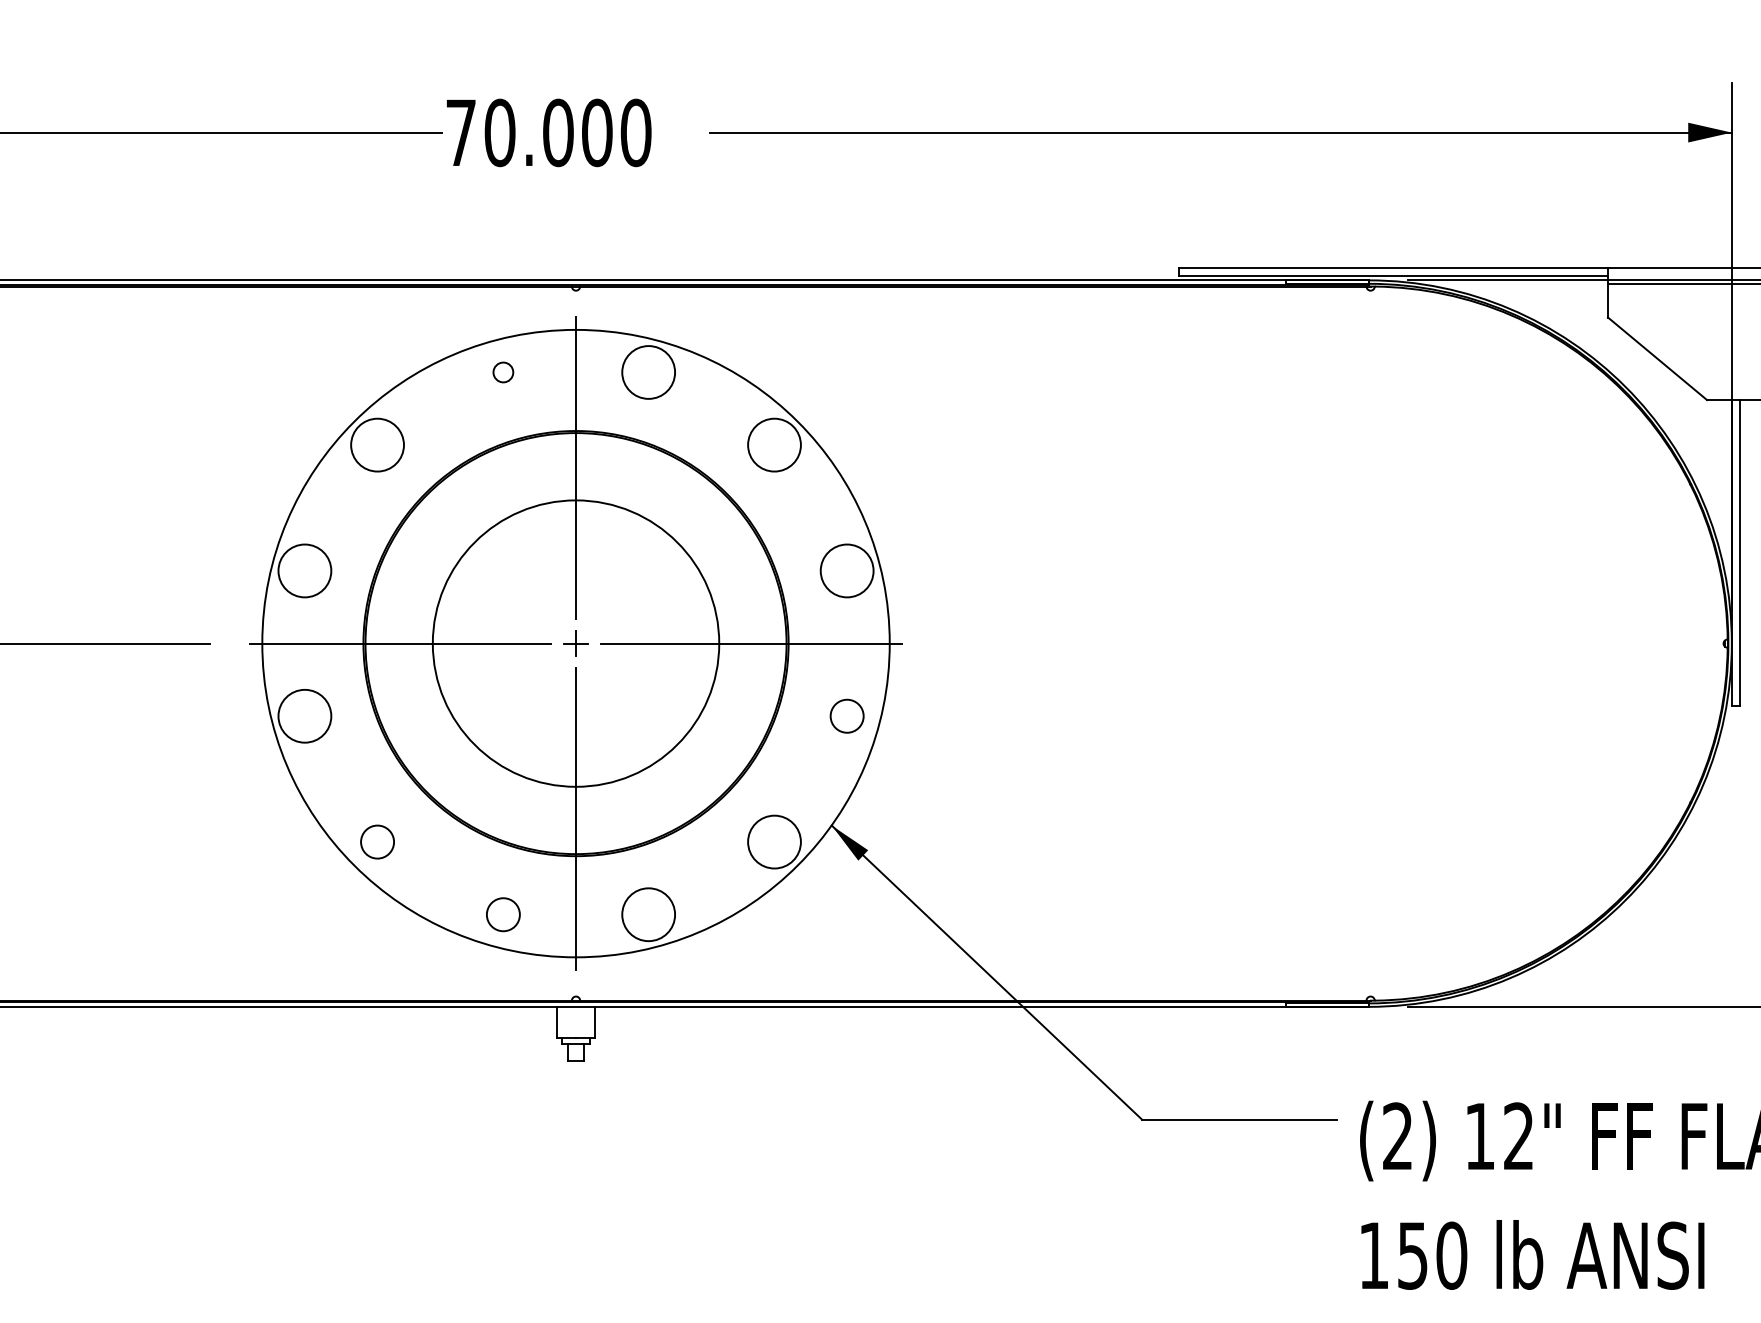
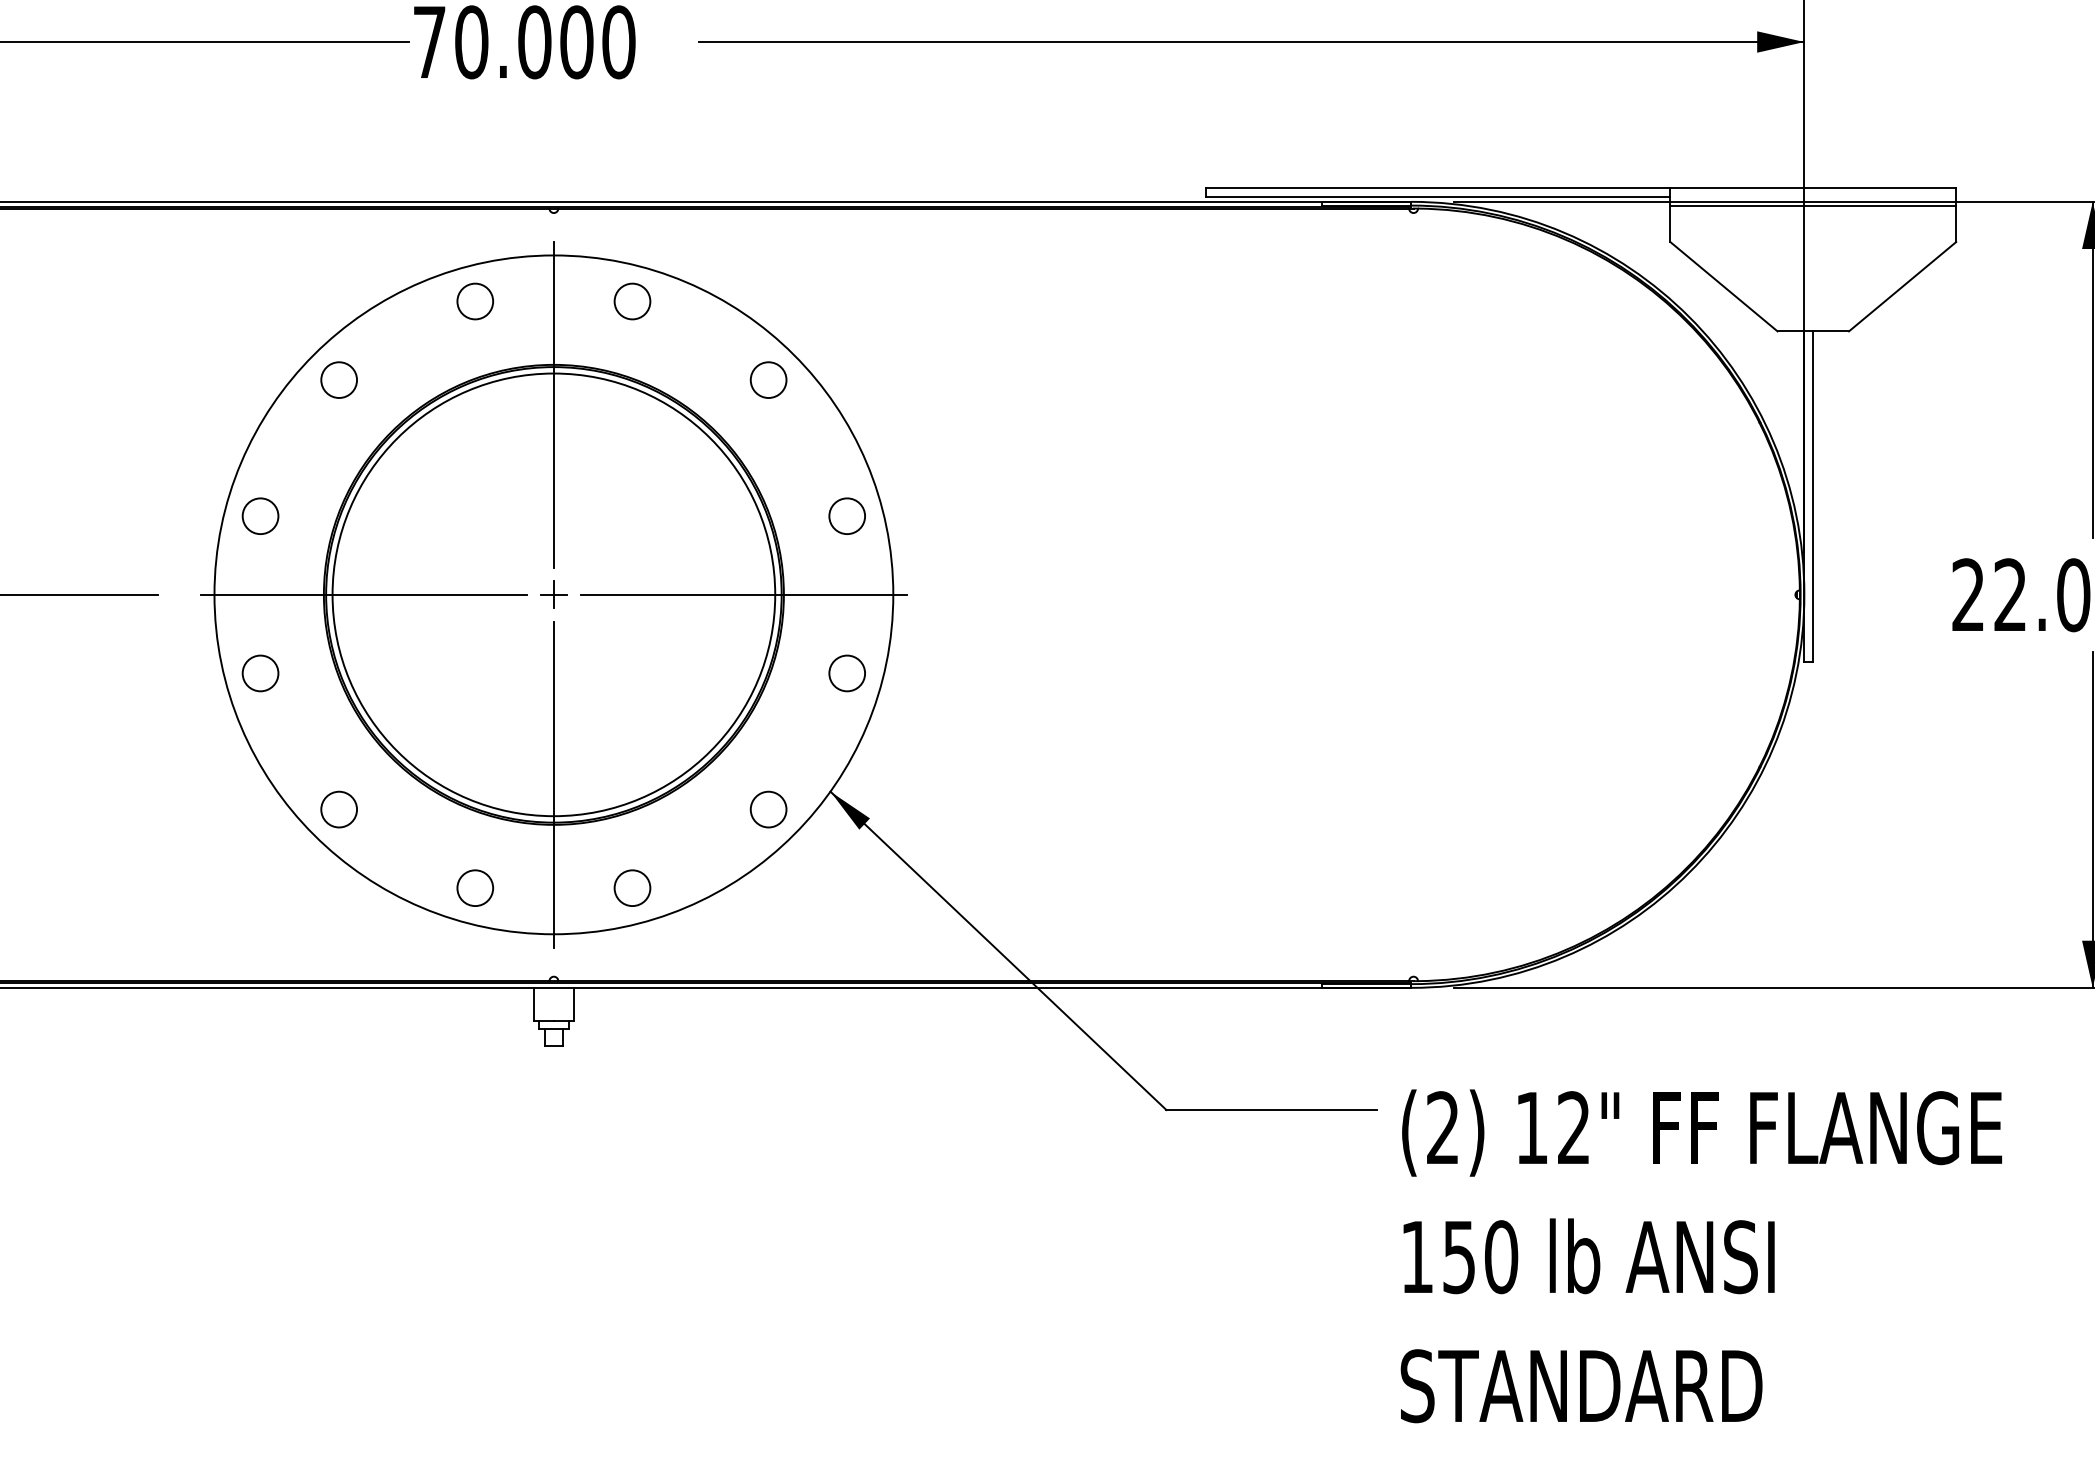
circle: (503, 372) -> (475, 301), size x1.67
circle: (648, 372) -> (632, 301), size x0.62
circle: (377, 445) -> (339, 380), size x0.62
circle: (774, 445) -> (768, 380), size x0.62
circle: (304, 571) -> (260, 516), size x0.62
circle: (847, 571) -> (847, 516), size x0.62
circle: (575, 643) -> (553, 594), size x1.43
circle: (304, 716) -> (260, 673), size x0.62
circle: (774, 841) -> (768, 809), size x0.62
circle: (648, 915) -> (632, 888), size x0.62

